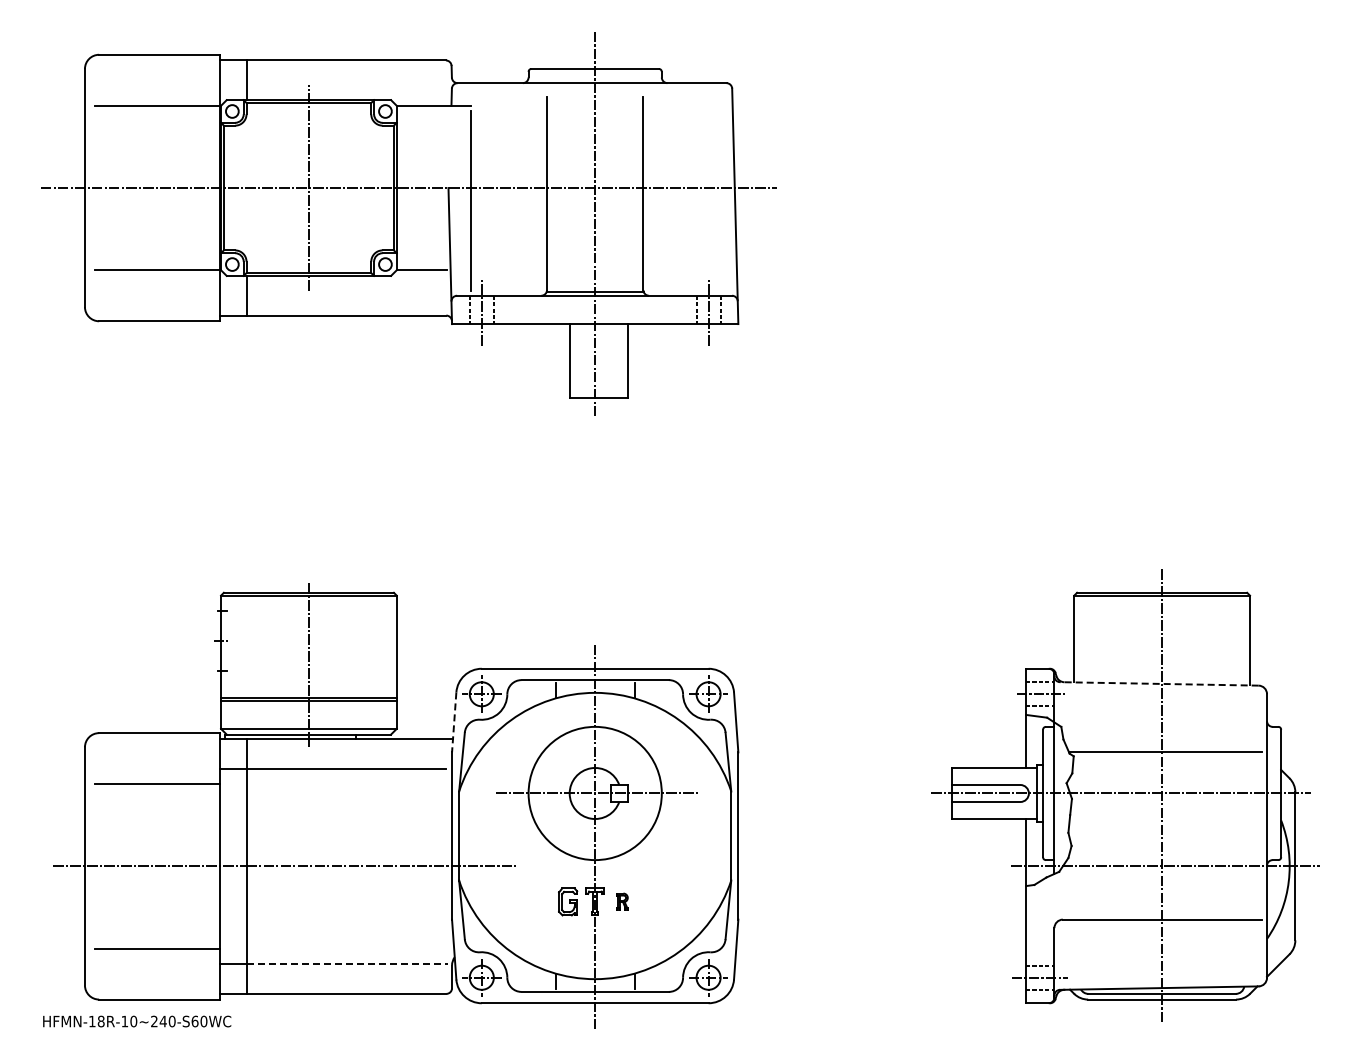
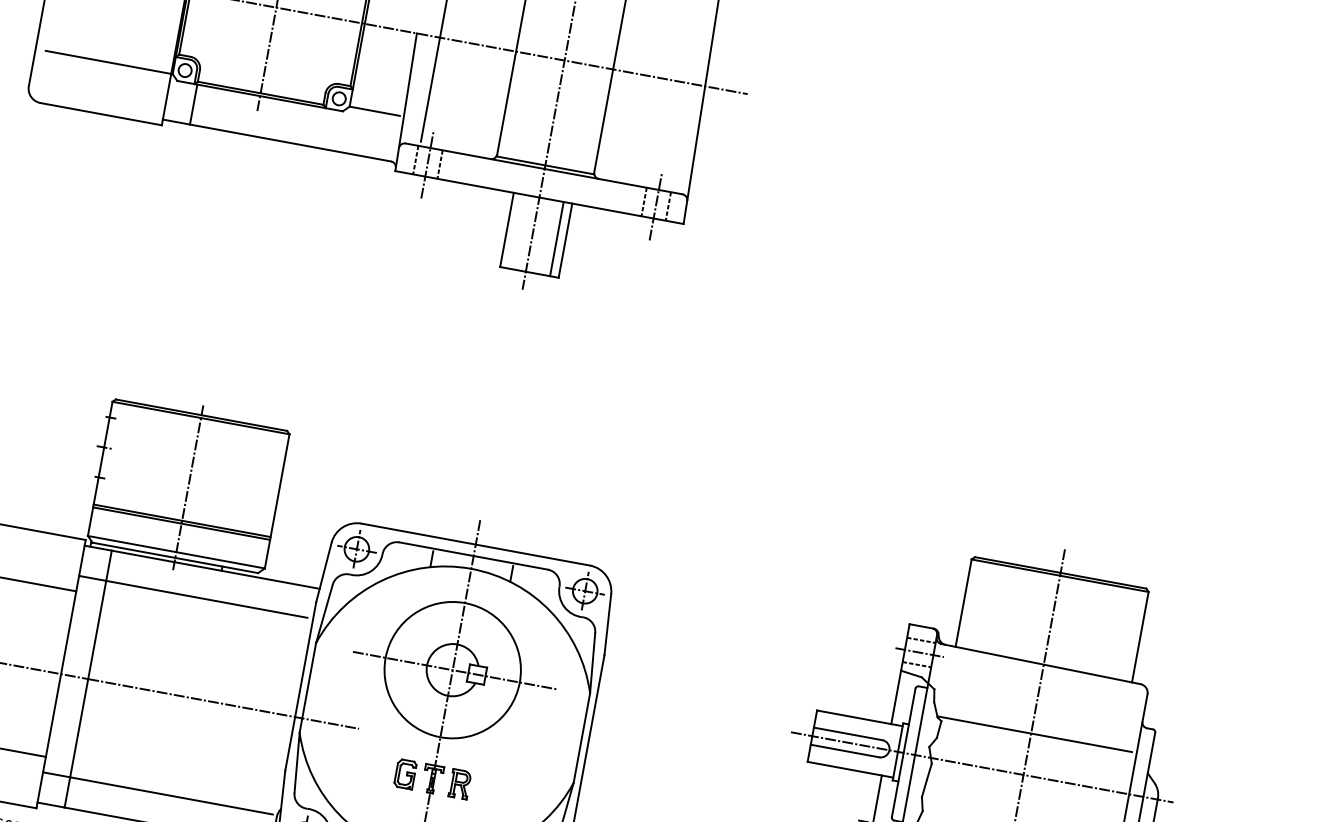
line: (619, 360) -> (557, 238), added
line: (1158, 683) -> (1040, 663), dashed -> solid
line: (454, 722) -> (324, 572), dashed -> solid
part: (622, 901) -> (460, 783), size x1.67
line: (347, 963) -> (171, 795), dashed -> solid

